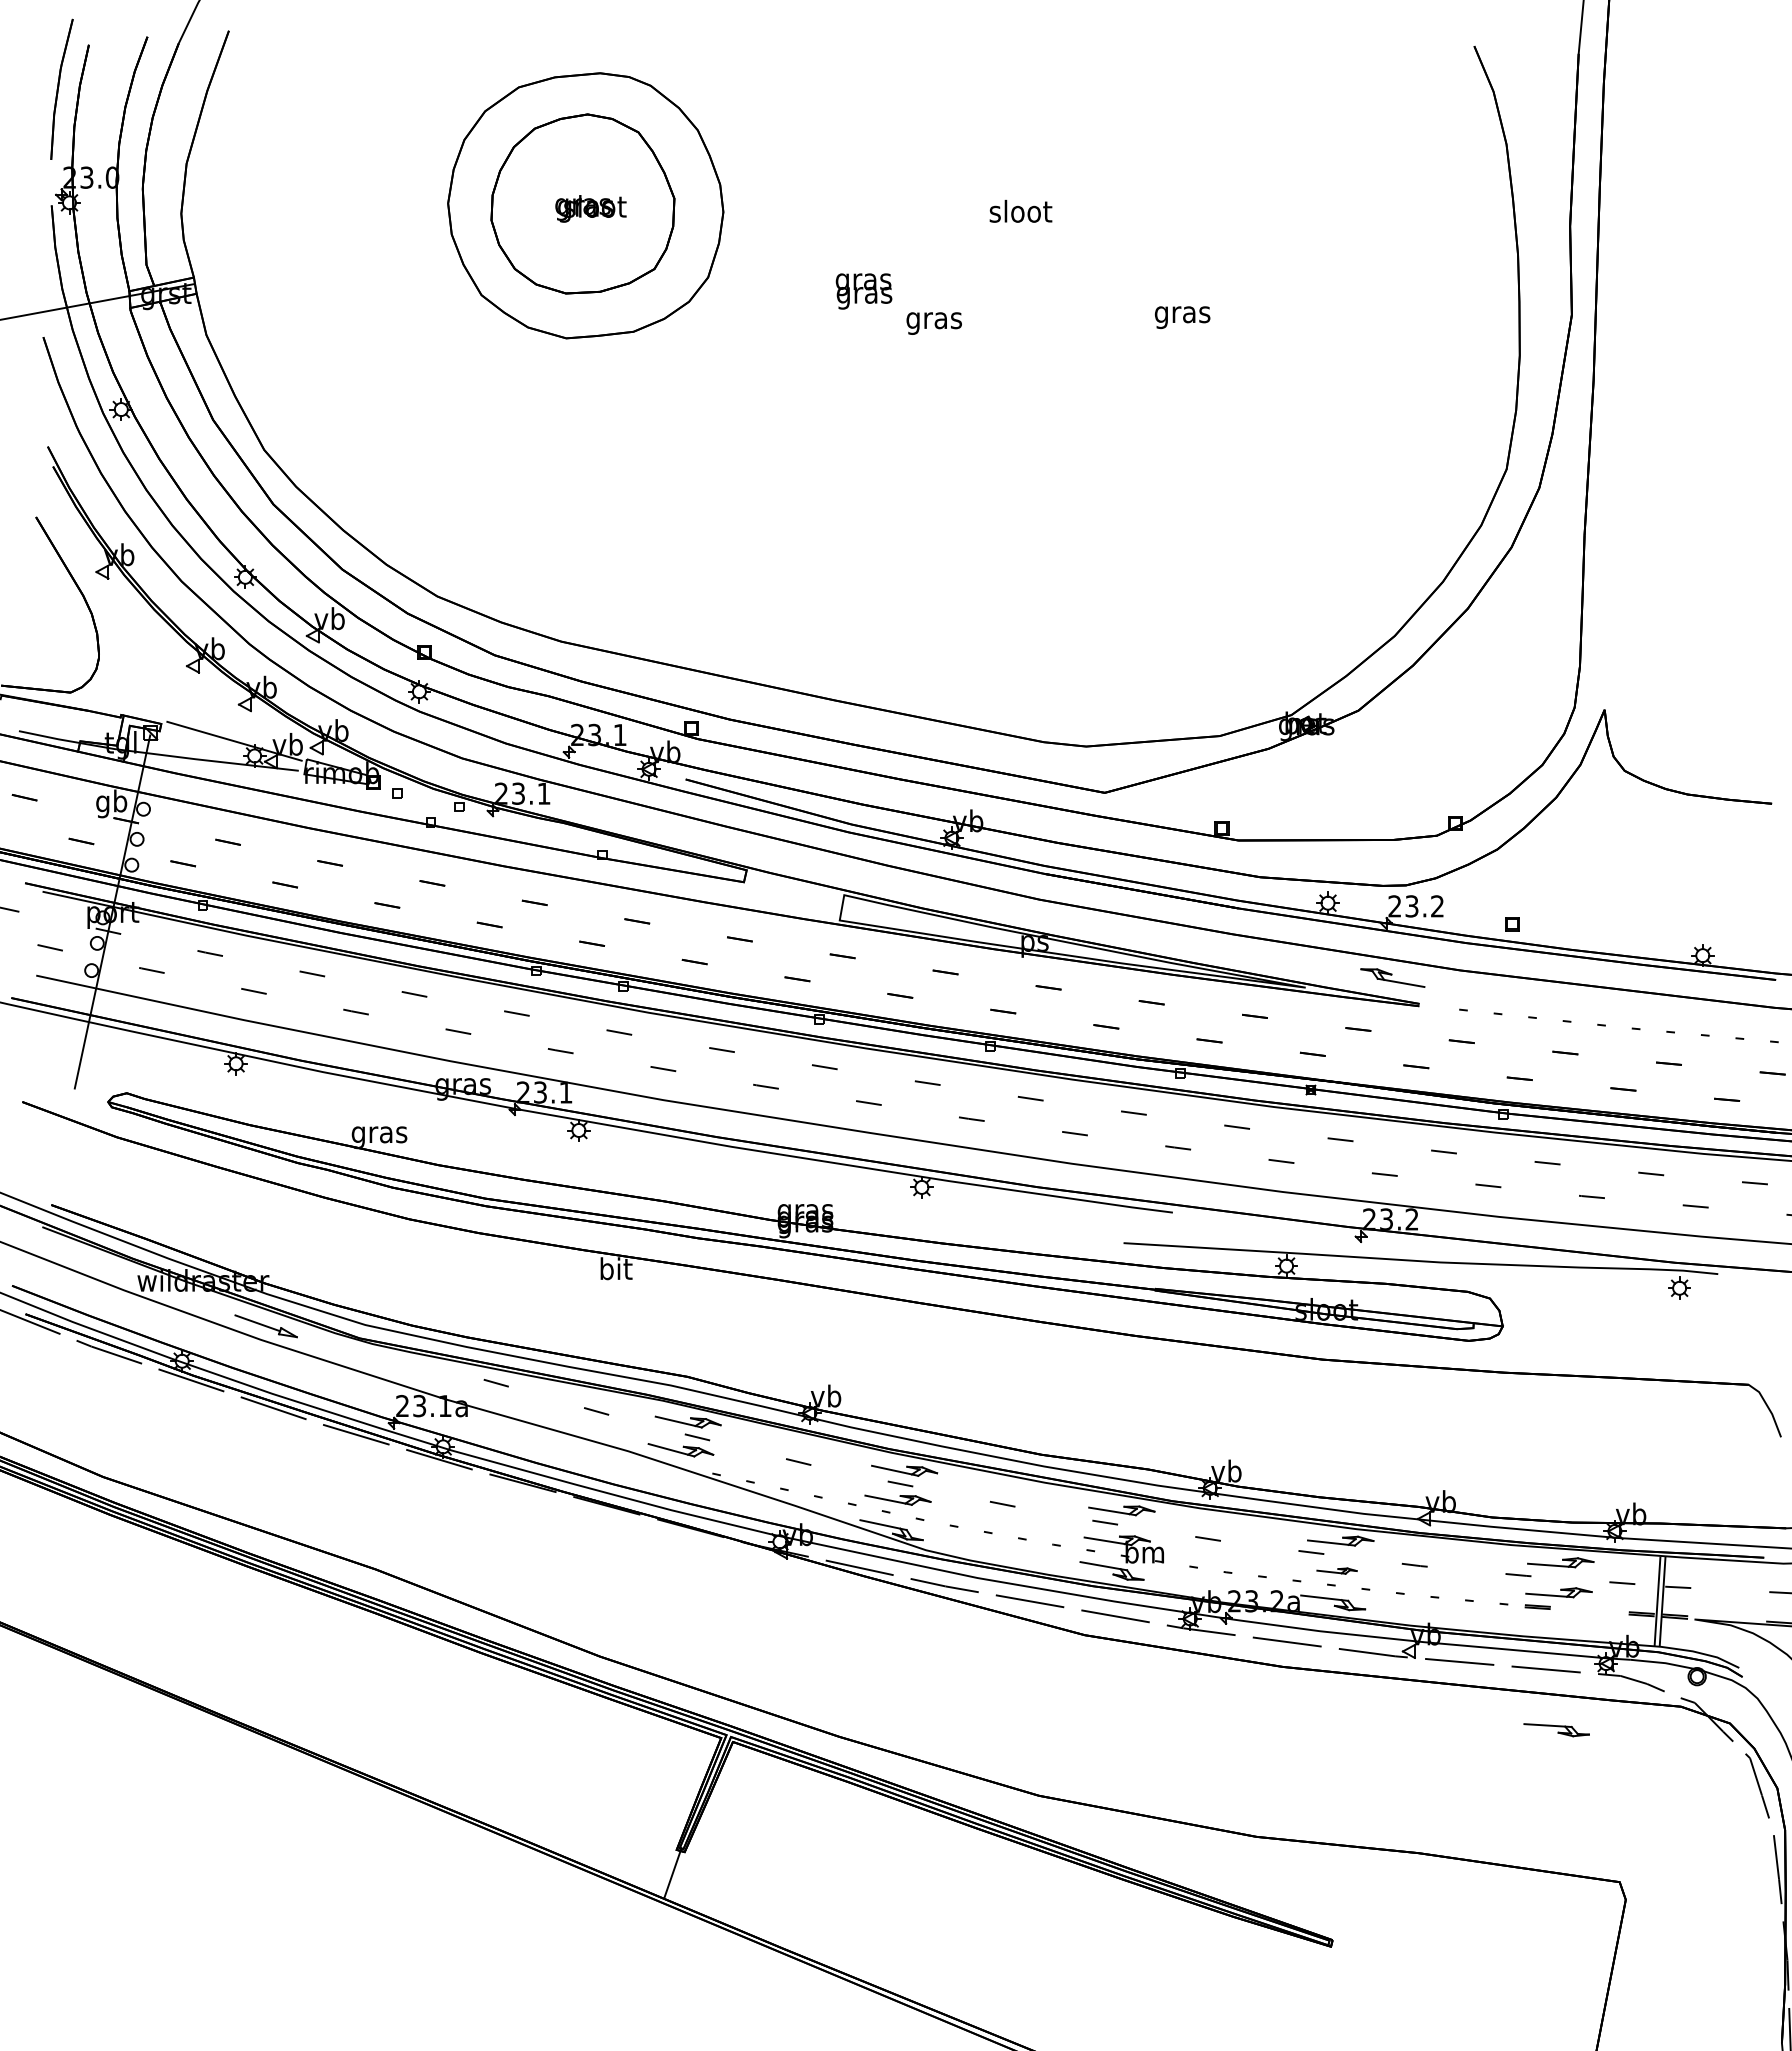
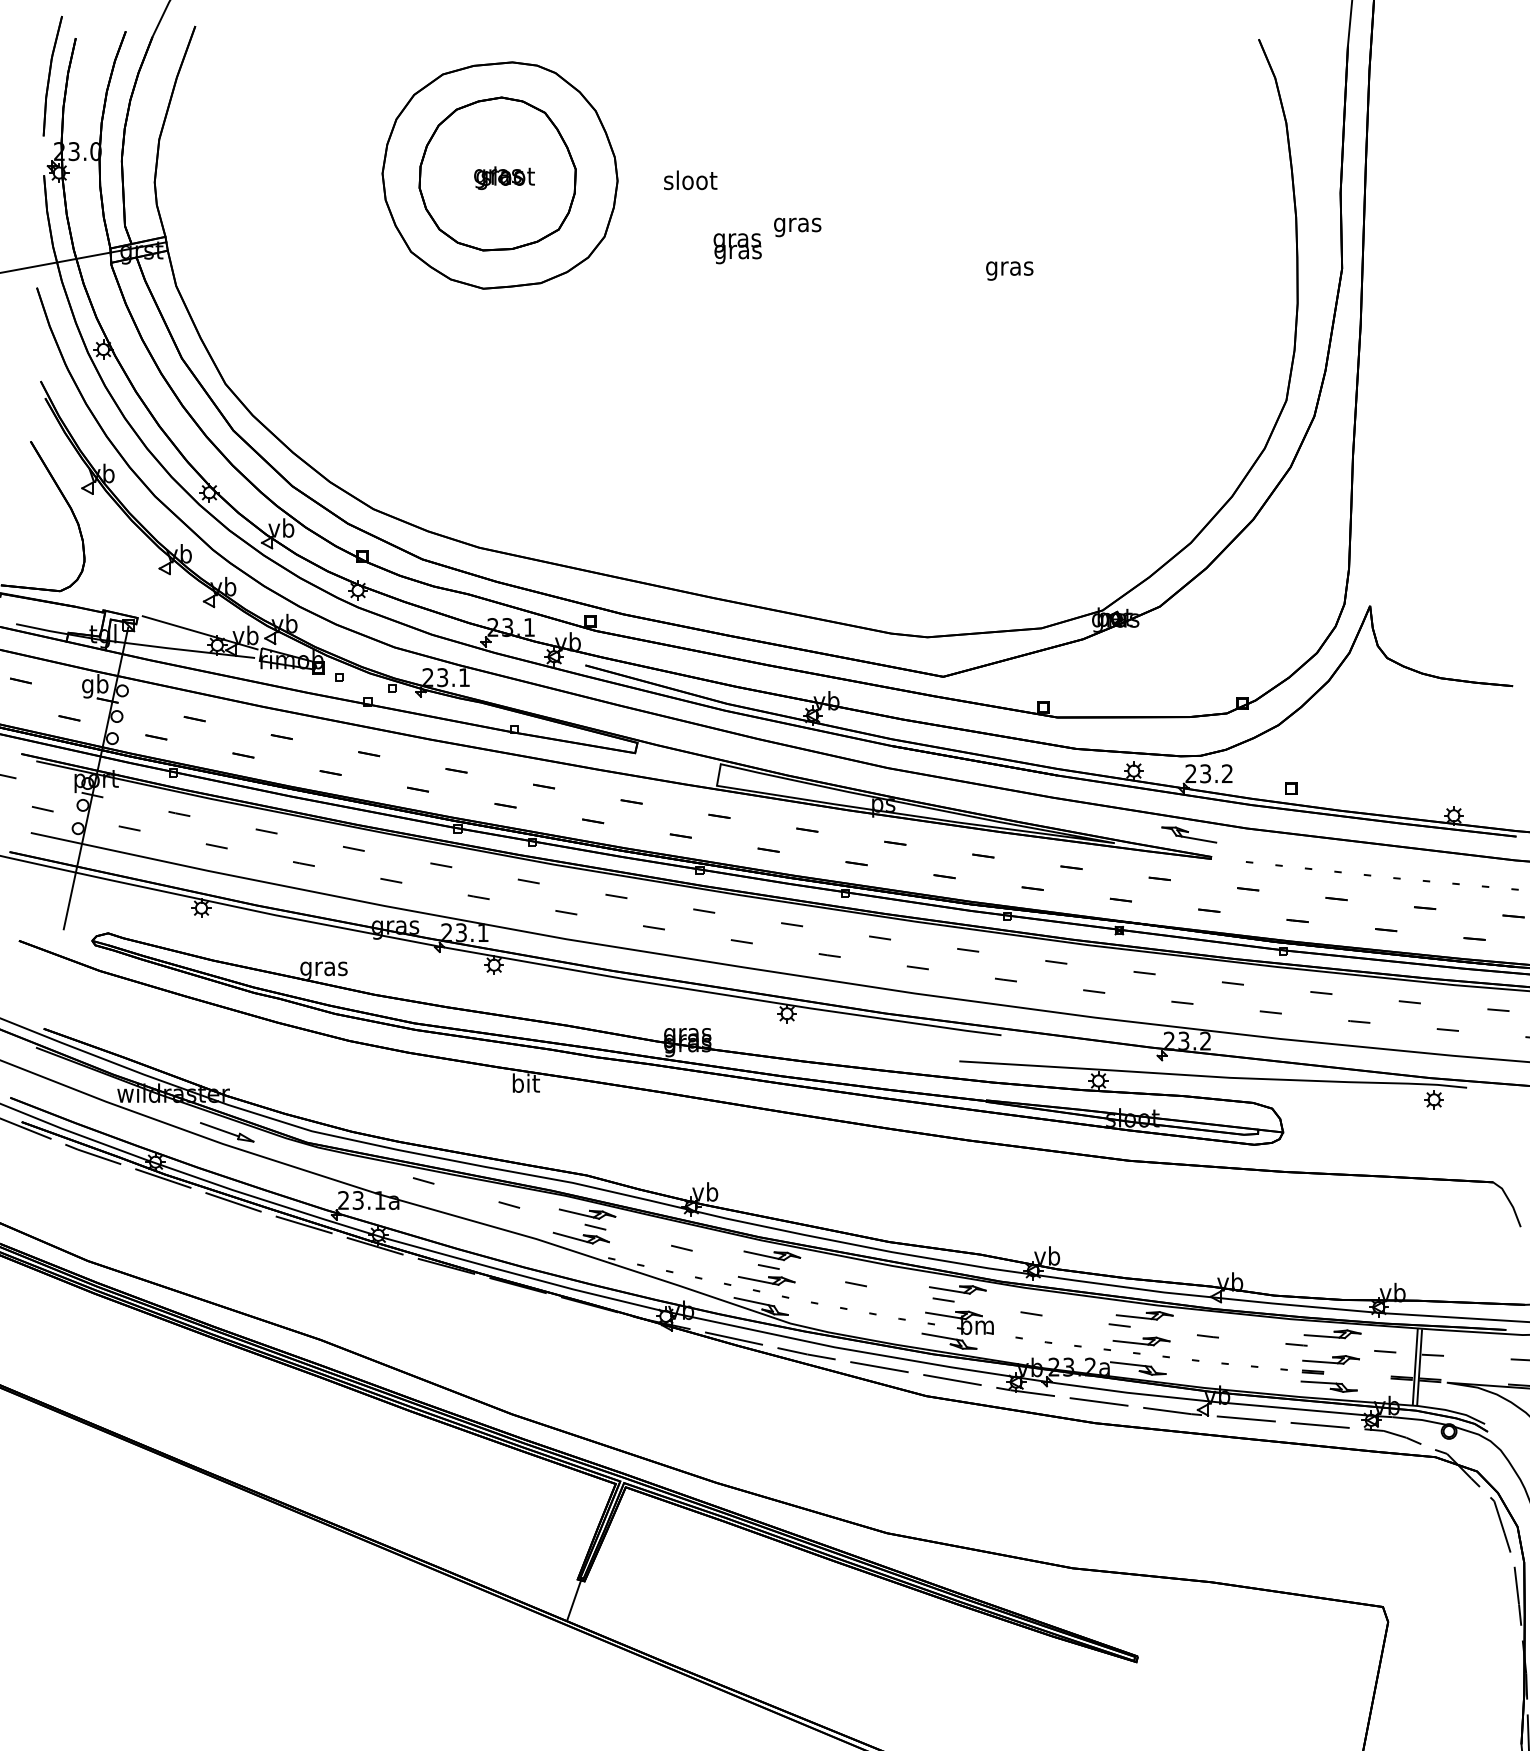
text: (1020, 211) -> (690, 180), moved
text: (933, 323) -> (797, 227), moved
part: (1336, 1570) -> (1141, 1340), size x1.67
part: (1556, 1730) -> (1329, 1386), moved

